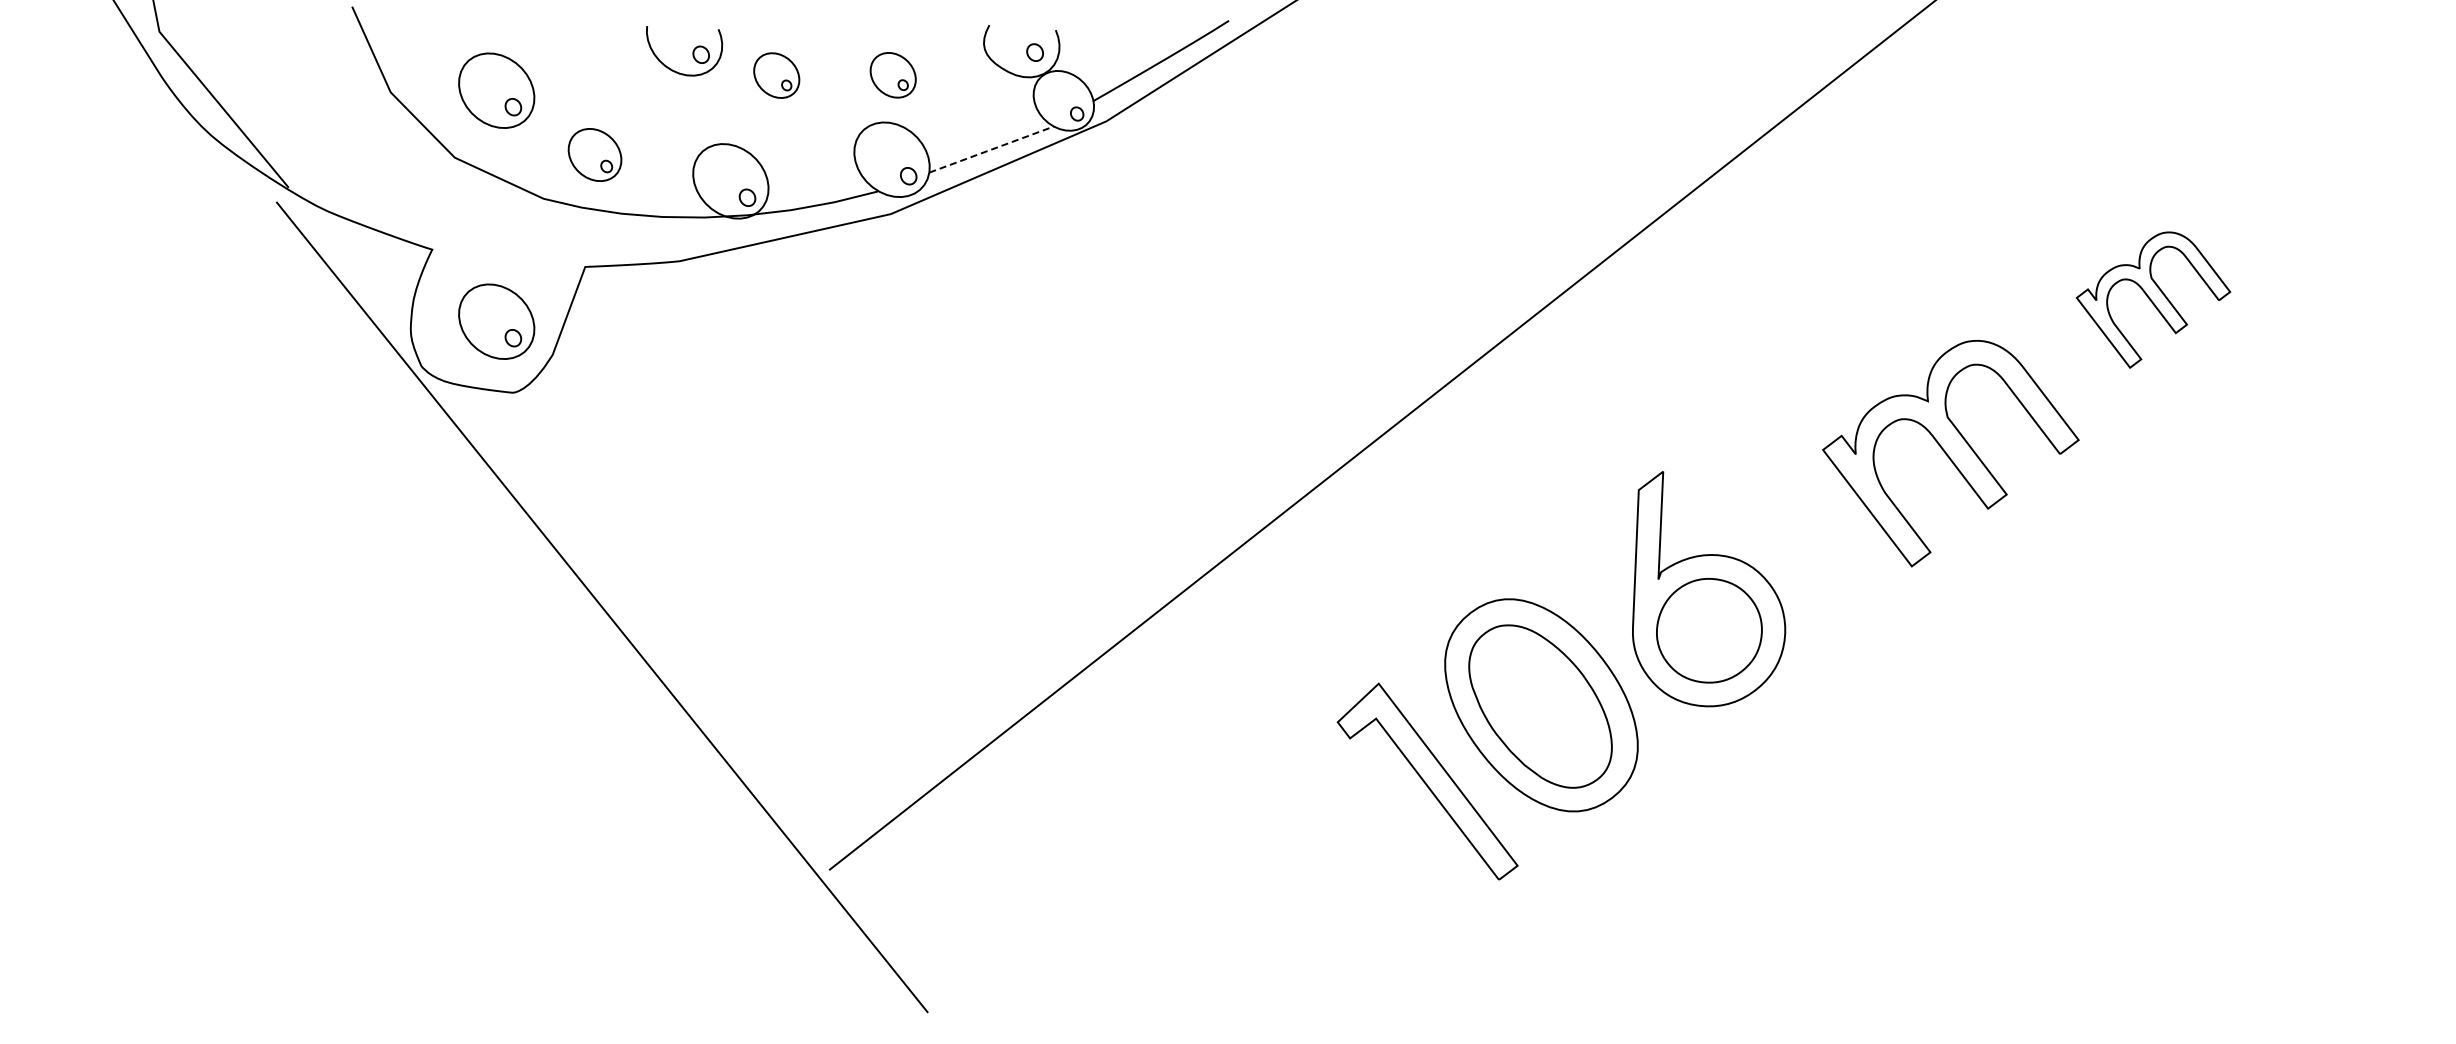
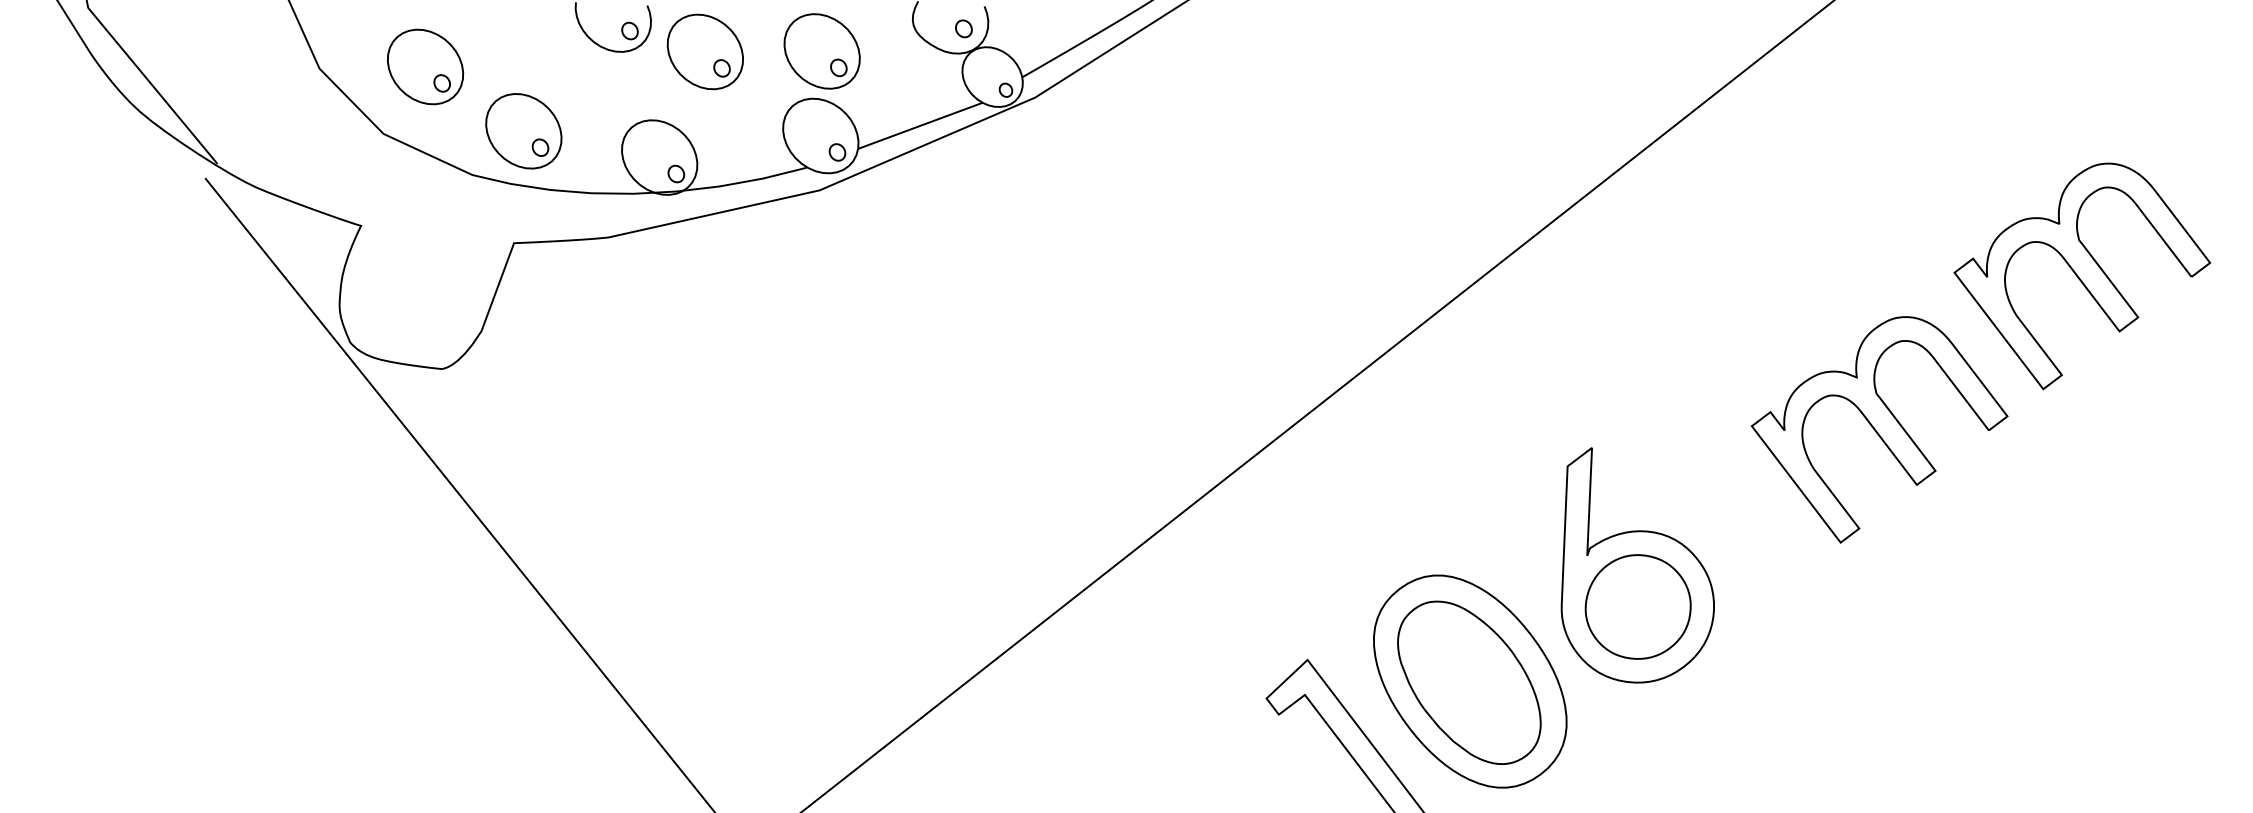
part: (776, 75) -> (705, 51), size x1.67
part: (892, 75) -> (821, 51), size x1.67
line: (992, 149) -> (921, 125), dashed -> solid
part: (594, 154) -> (523, 130), size x1.43
part: (2153, 299) -> (2082, 275), size x1.67
part: (496, 321) -> (425, 297), removed

